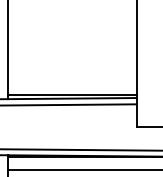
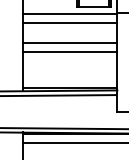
line: (71, 5) -> (69, 22), added
line: (71, 34) -> (69, 43), added
line: (71, 46) -> (69, 52), added

